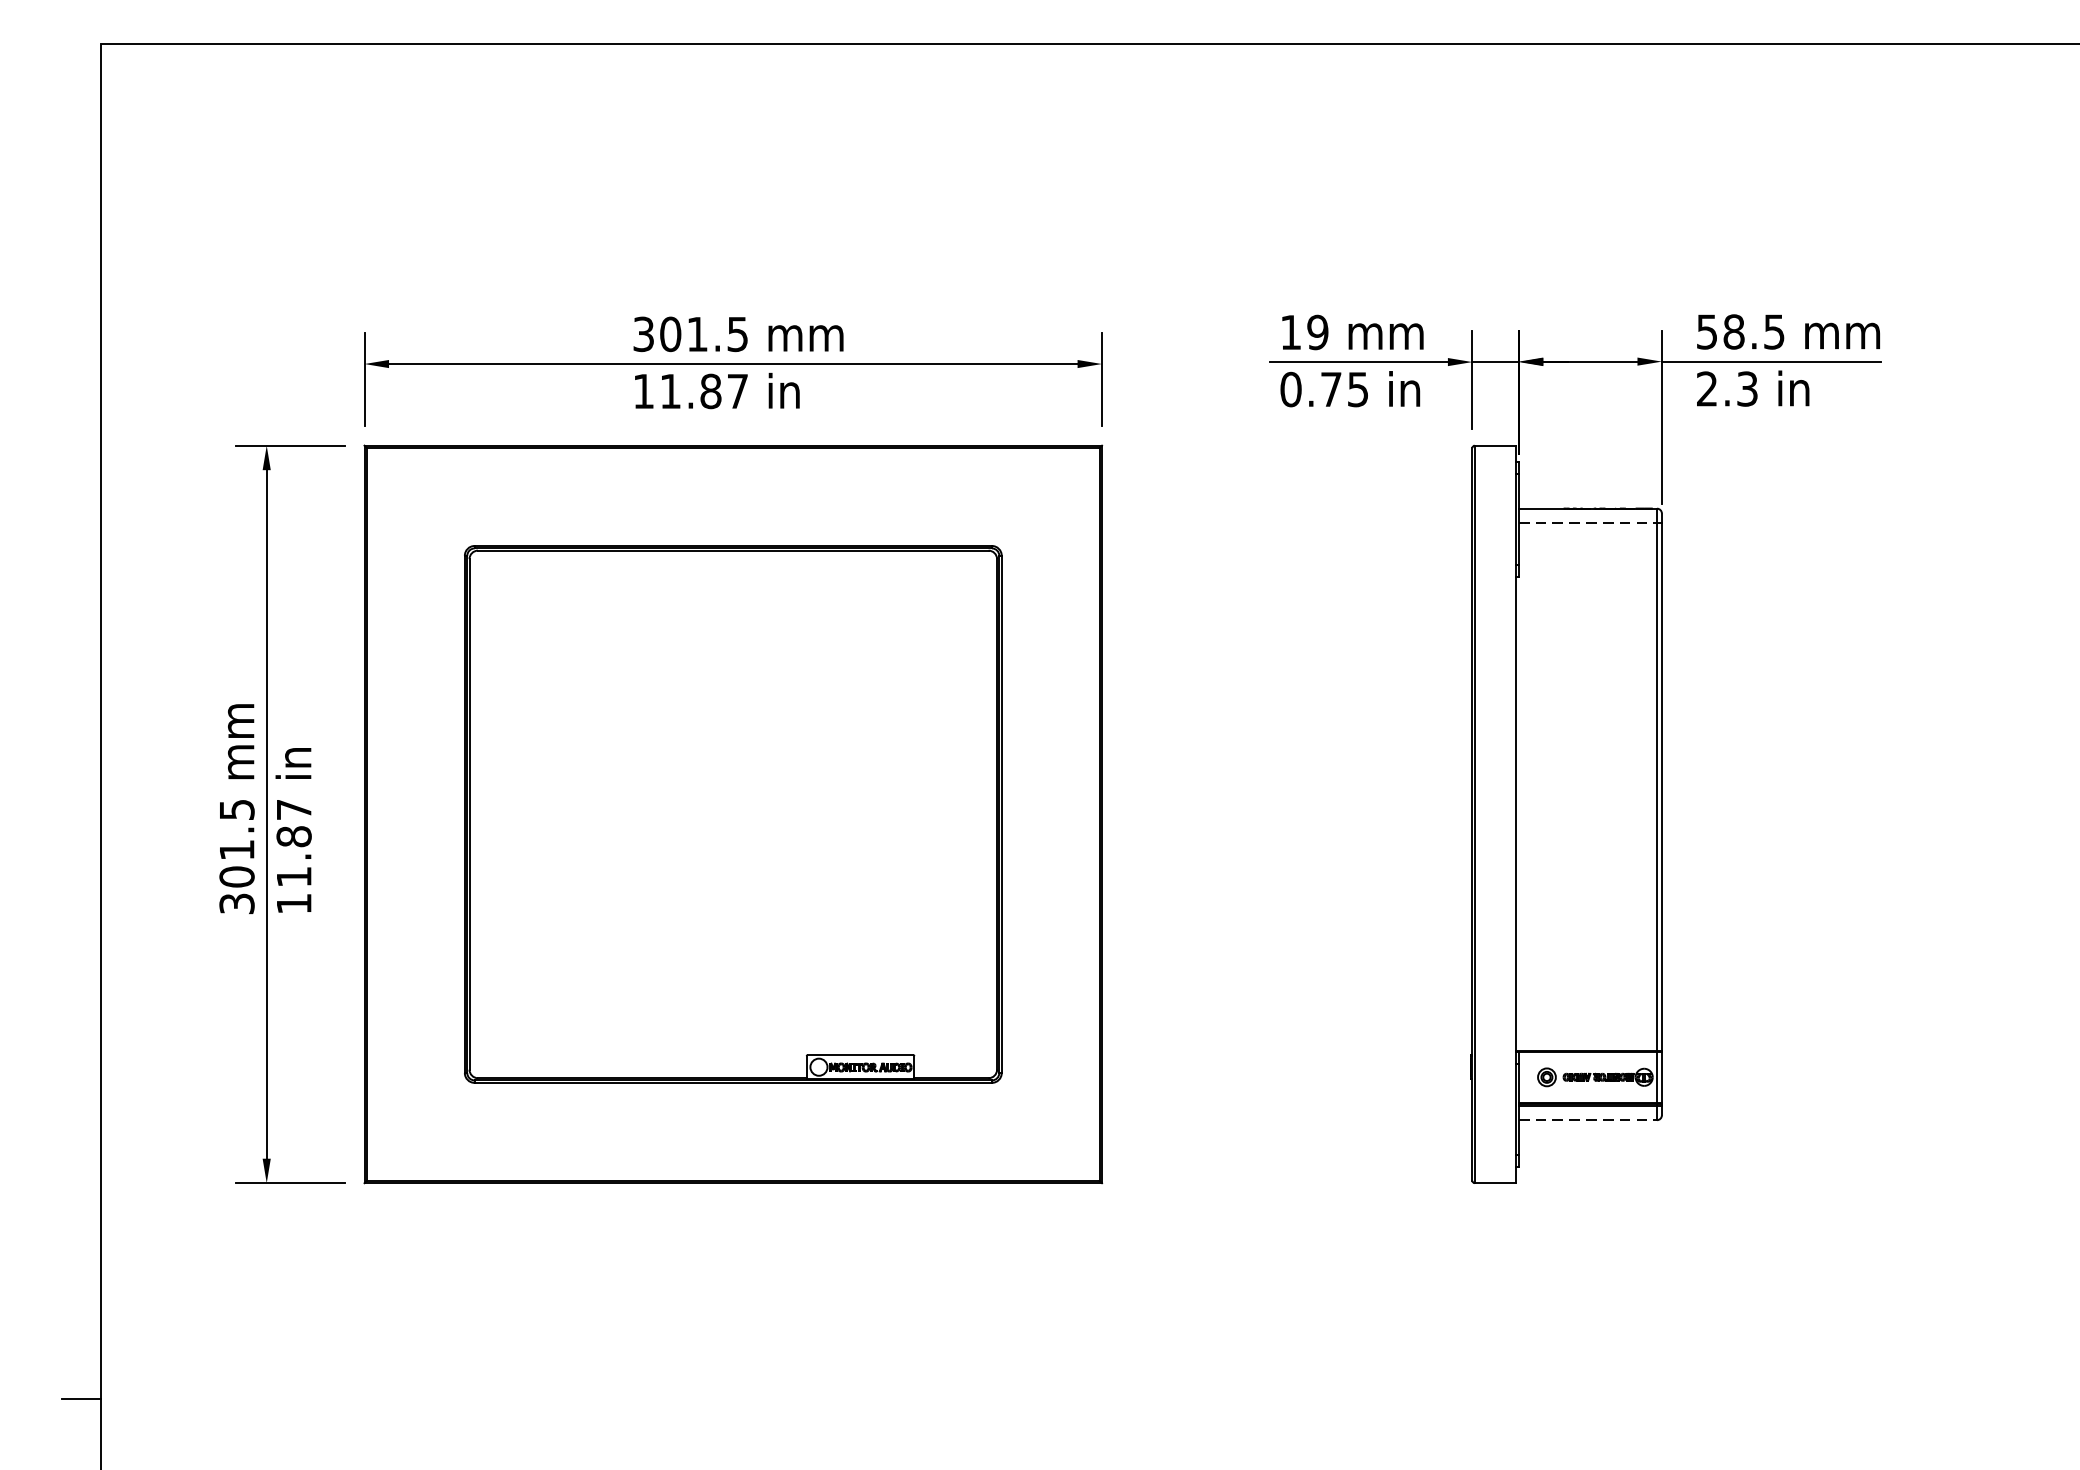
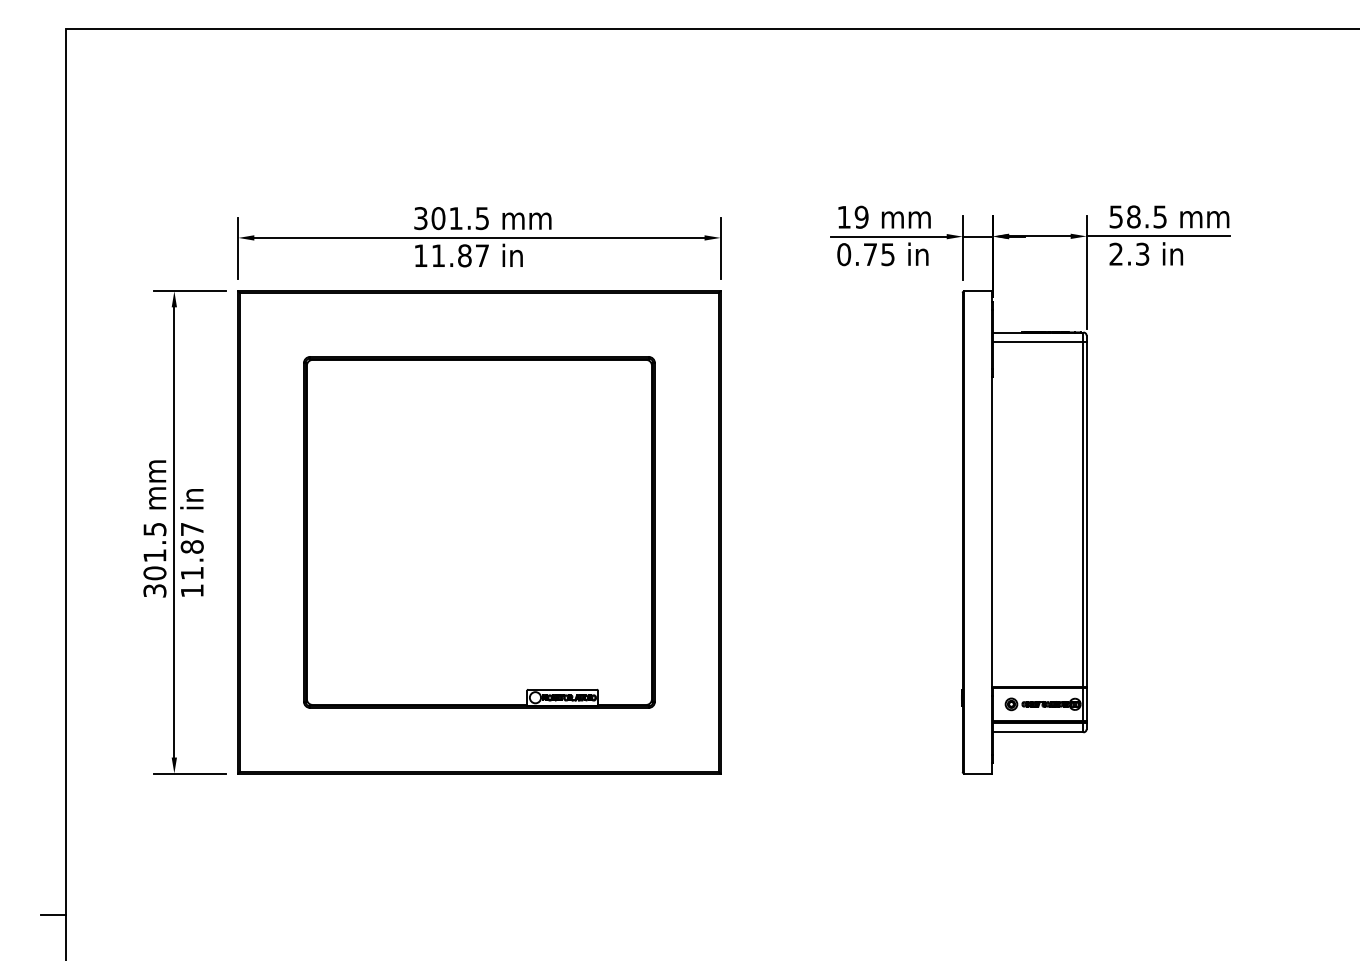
line: (1588, 523) -> (1038, 342), dashed -> solid
line: (1588, 1120) -> (1038, 732), dashed -> solid

